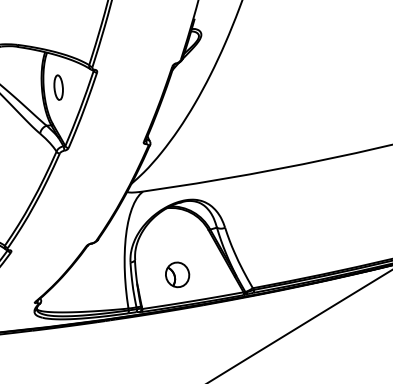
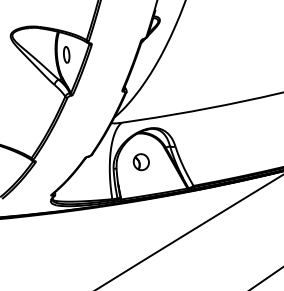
part: (176, 275) -> (140, 162), moved

